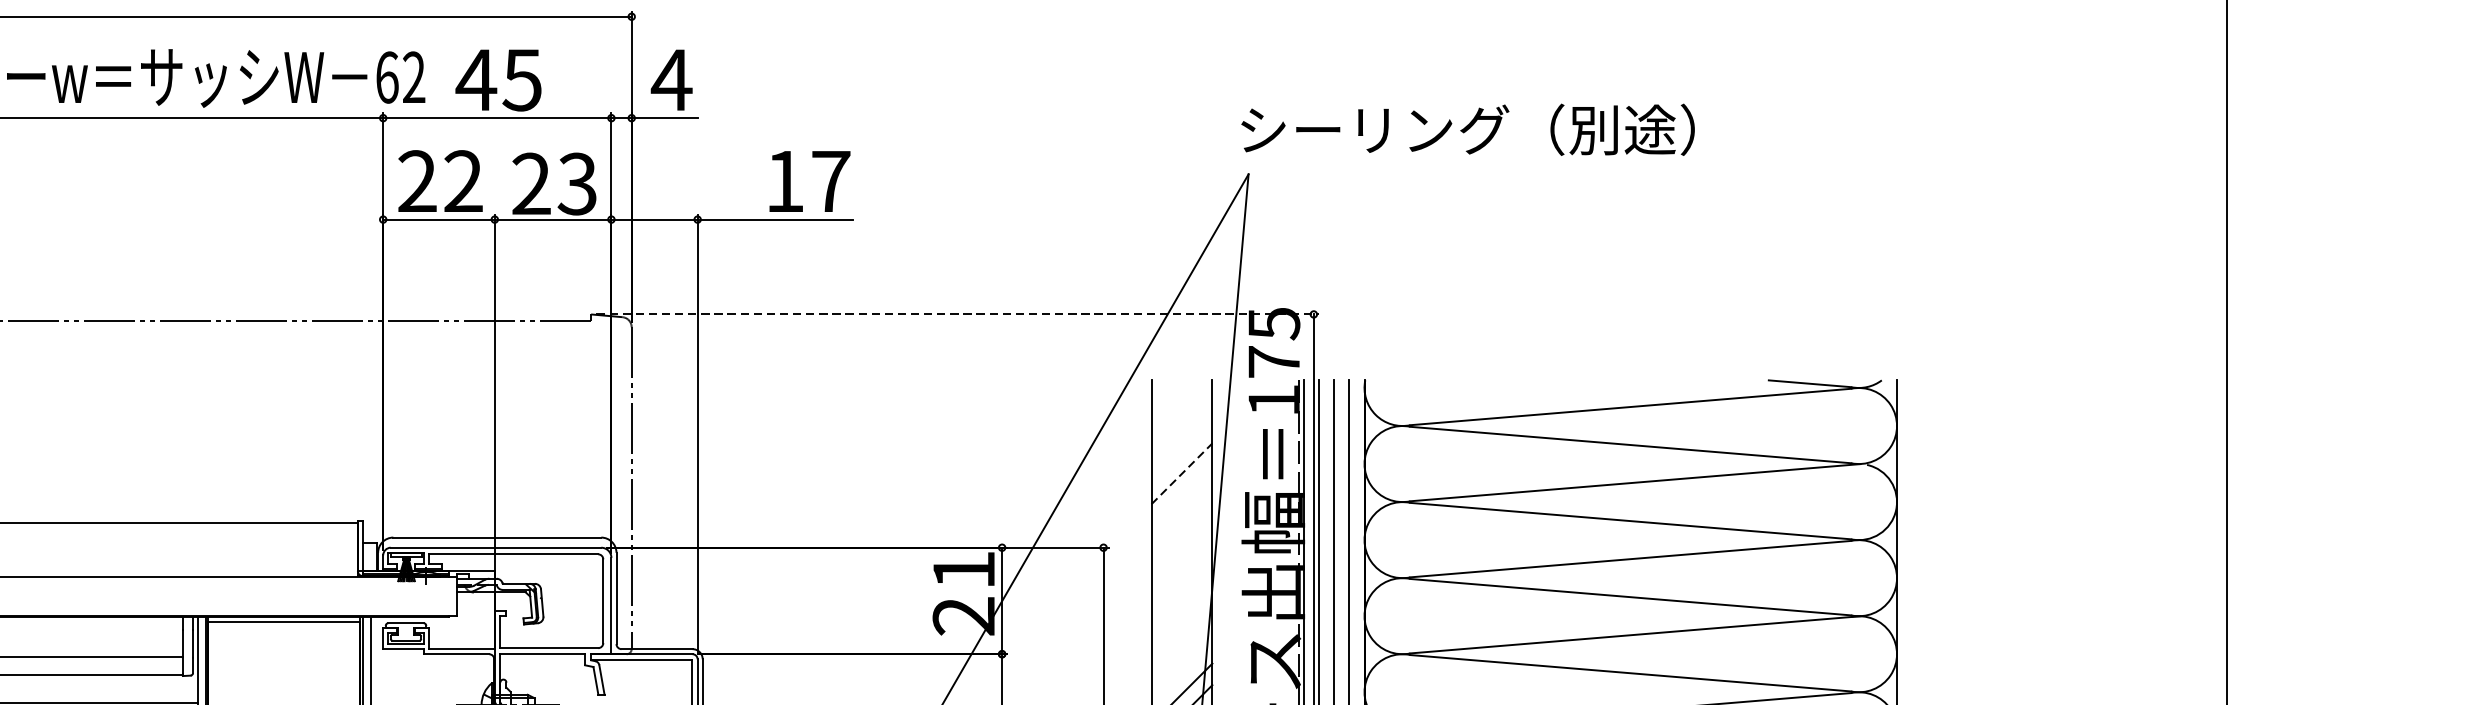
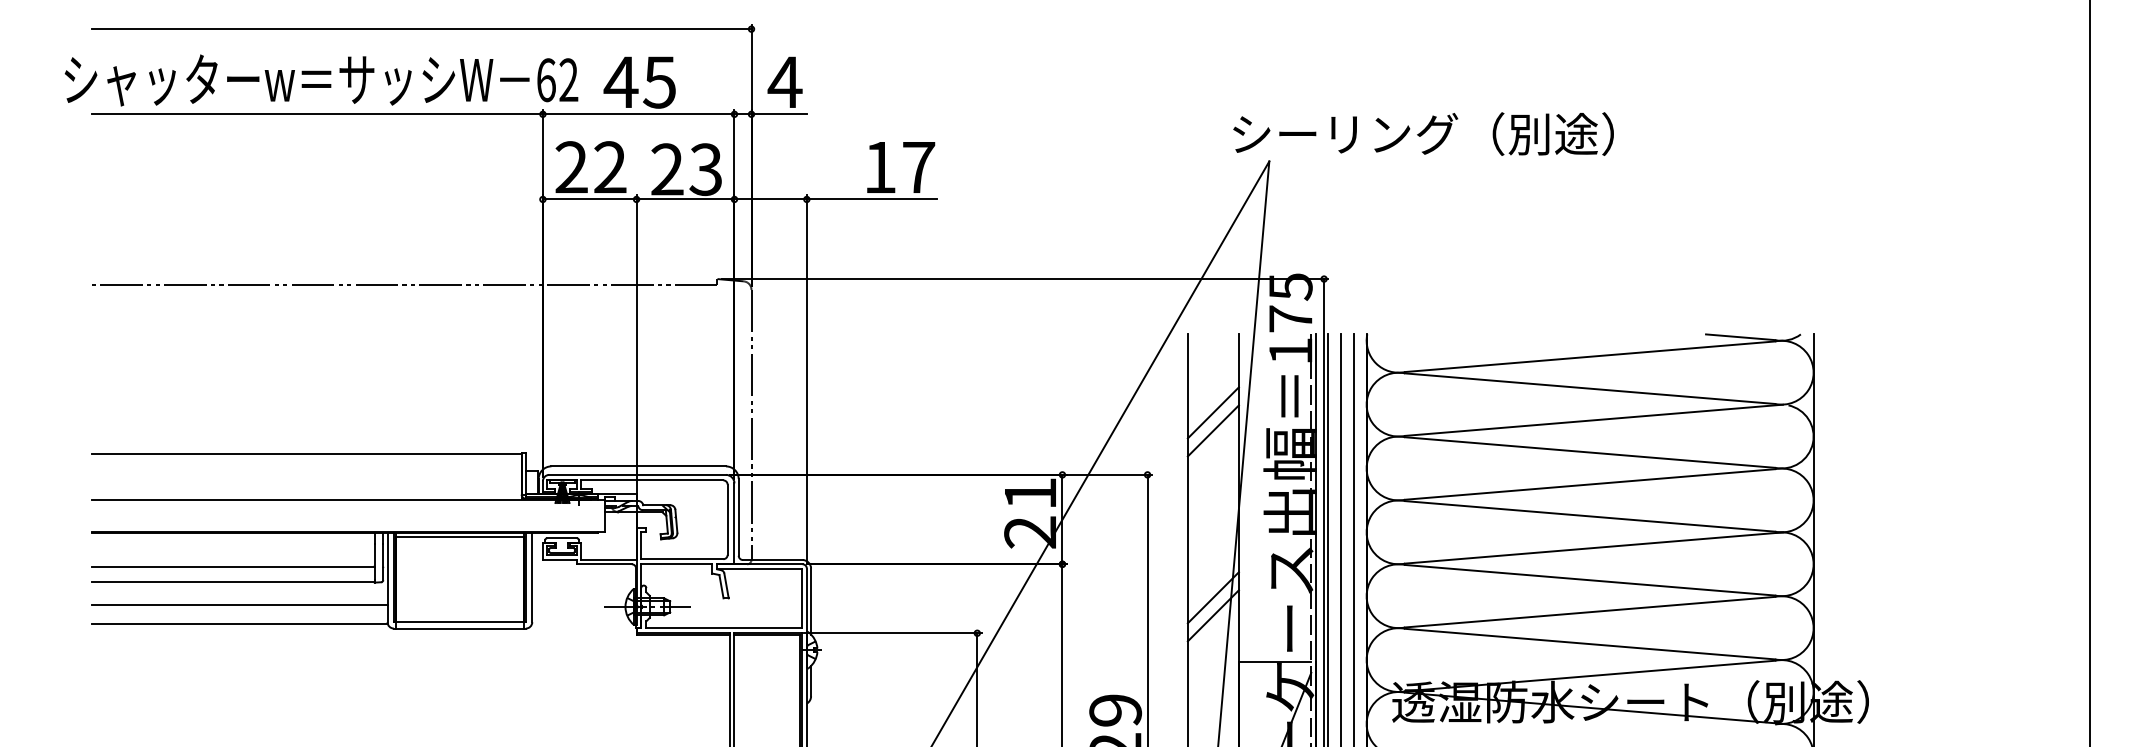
text: (1467, 129) -> (1423, 133), moved
line: (958, 314) -> (1025, 279), dashed -> solid
line: (1182, 473) -> (1213, 412), dashed -> solid
line: (1180, 494) -> (1212, 430), added

